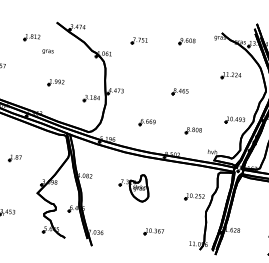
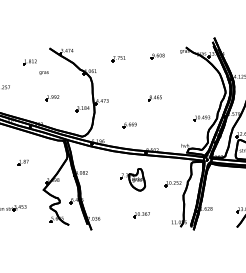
part: (230, 76) -> (195, 82), removed
part: (193, 130) -> (168, 129), removed
part: (134, 187) -> (133, 179), moved

